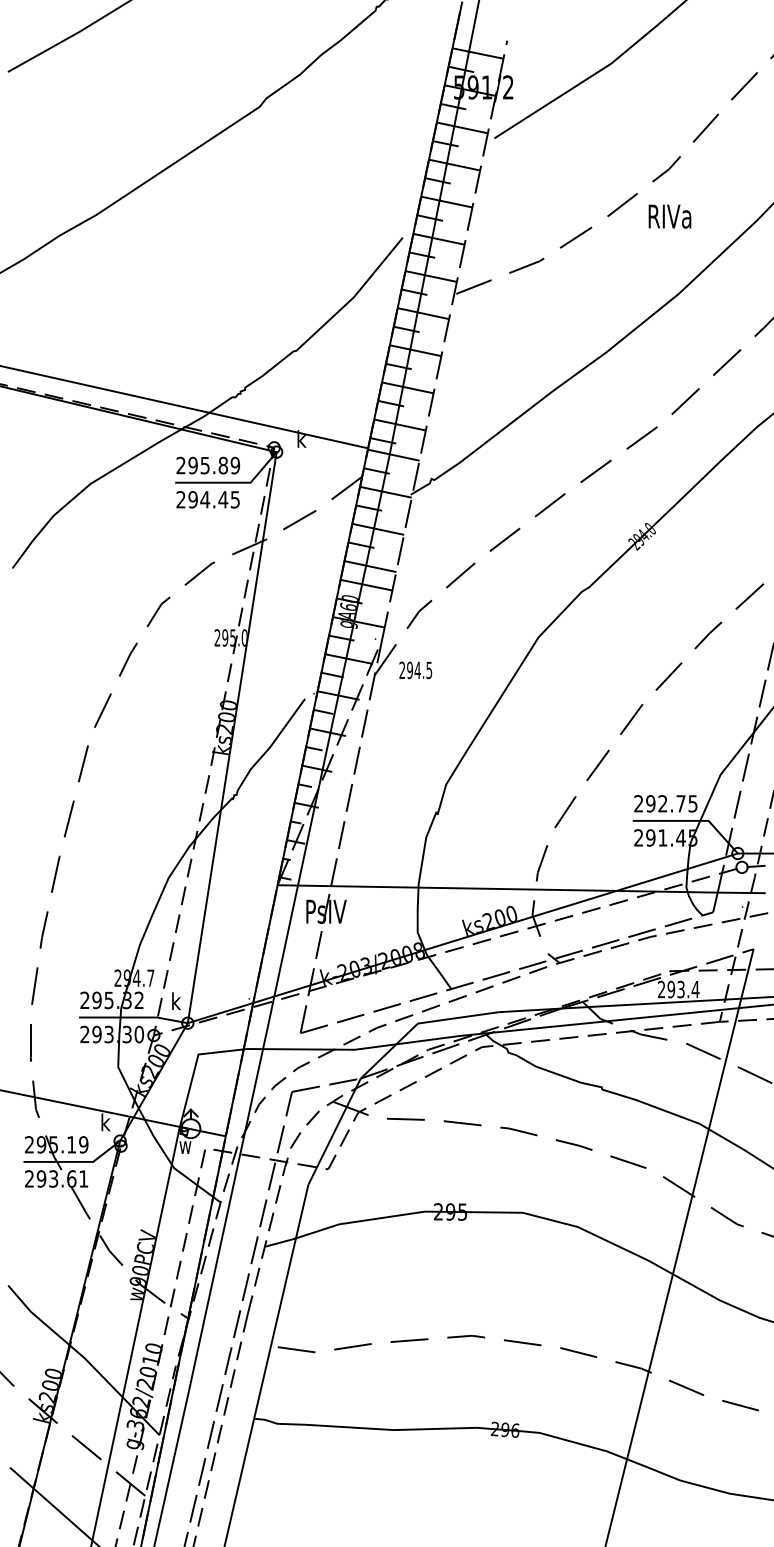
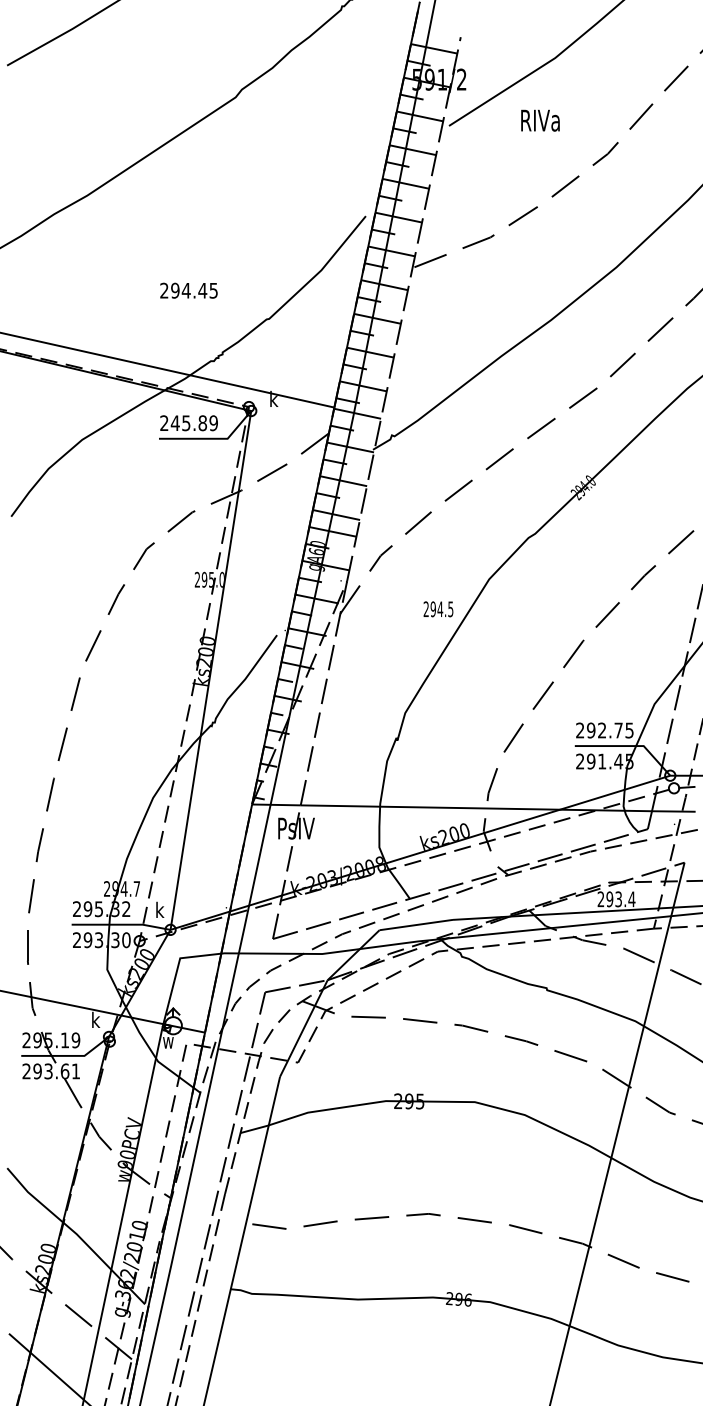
text: (669, 216) -> (540, 120), moved
text: (193, 465) -> (175, 423), 295.89 -> 245.89
text: (207, 499) -> (188, 290), moved
text: (415, 670) -> (438, 609), moved

